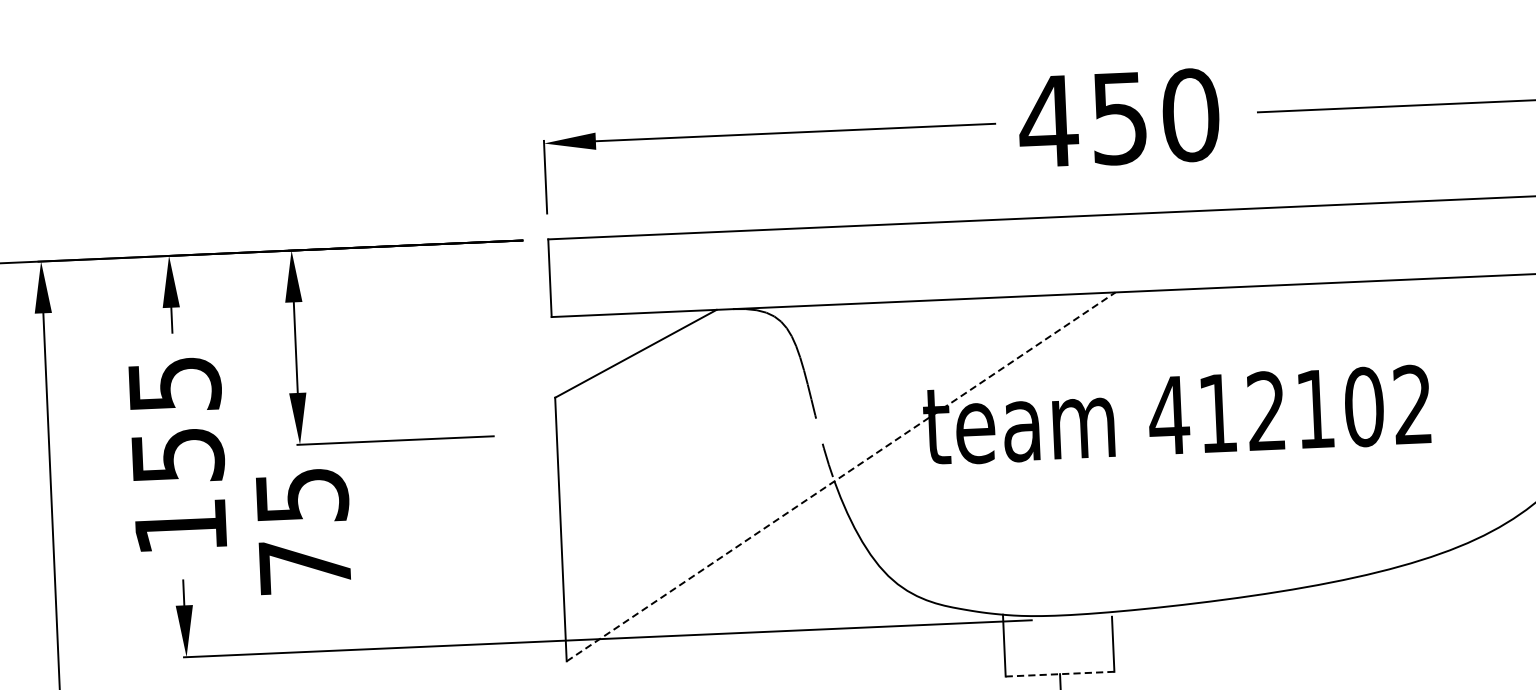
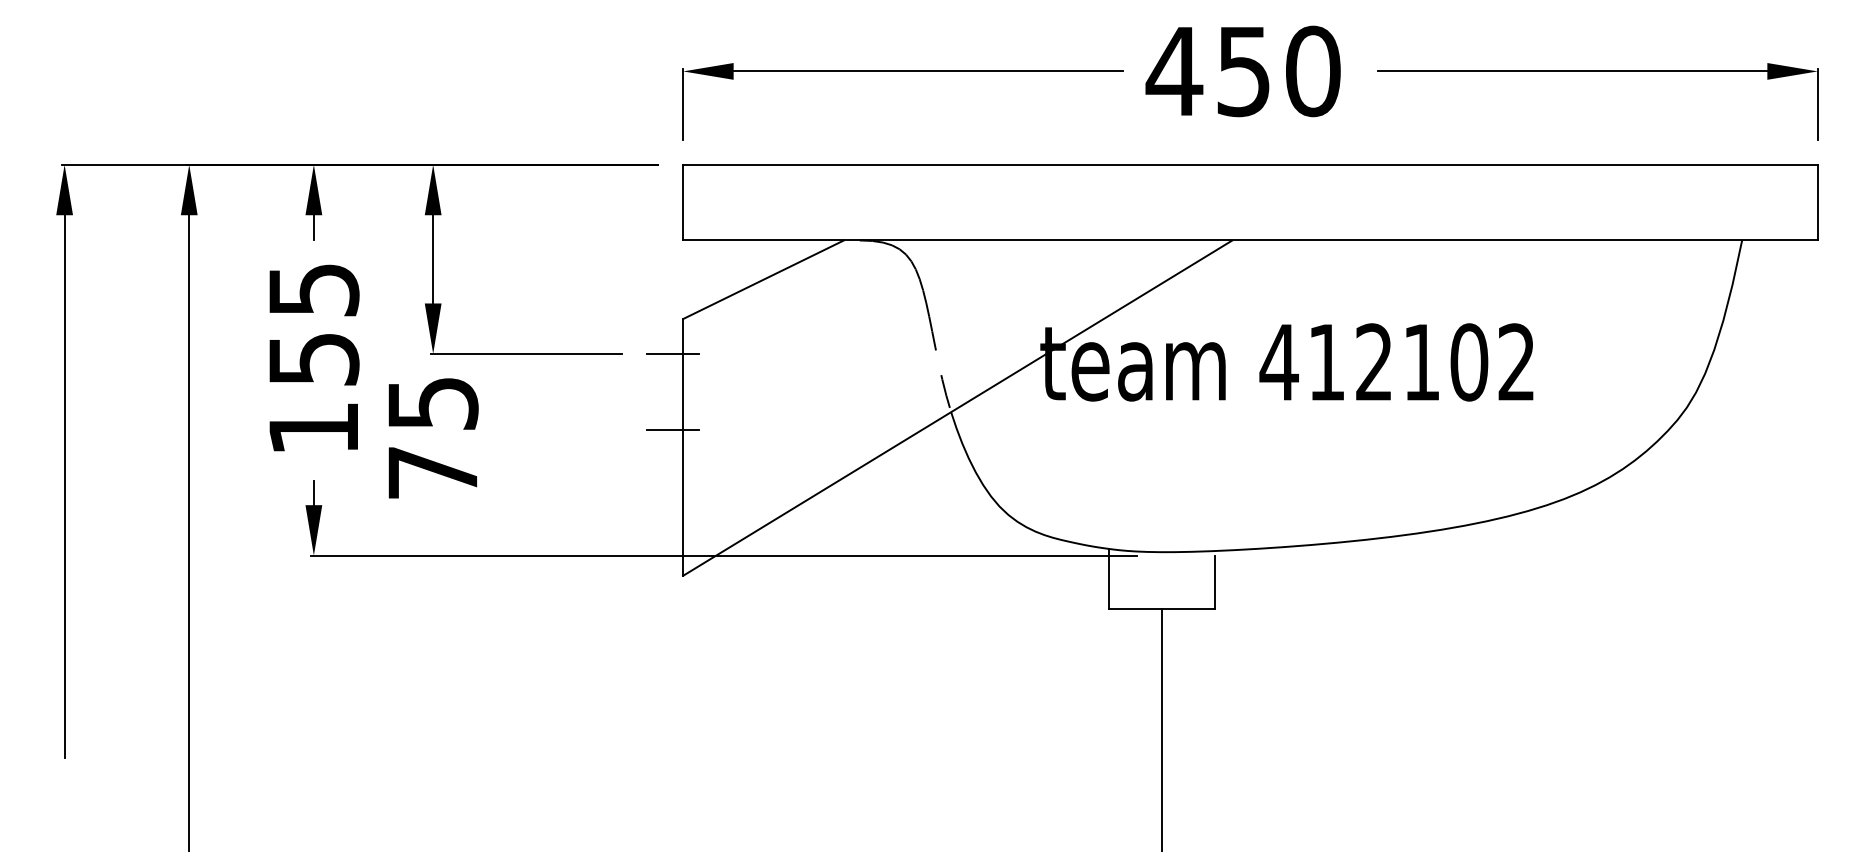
line: (545, 433) -> (672, 353), added
line: (840, 477) -> (957, 408), dashed -> solid
line: (549, 511) -> (672, 429), added
line: (1060, 674) -> (1162, 609), dashed -> solid

